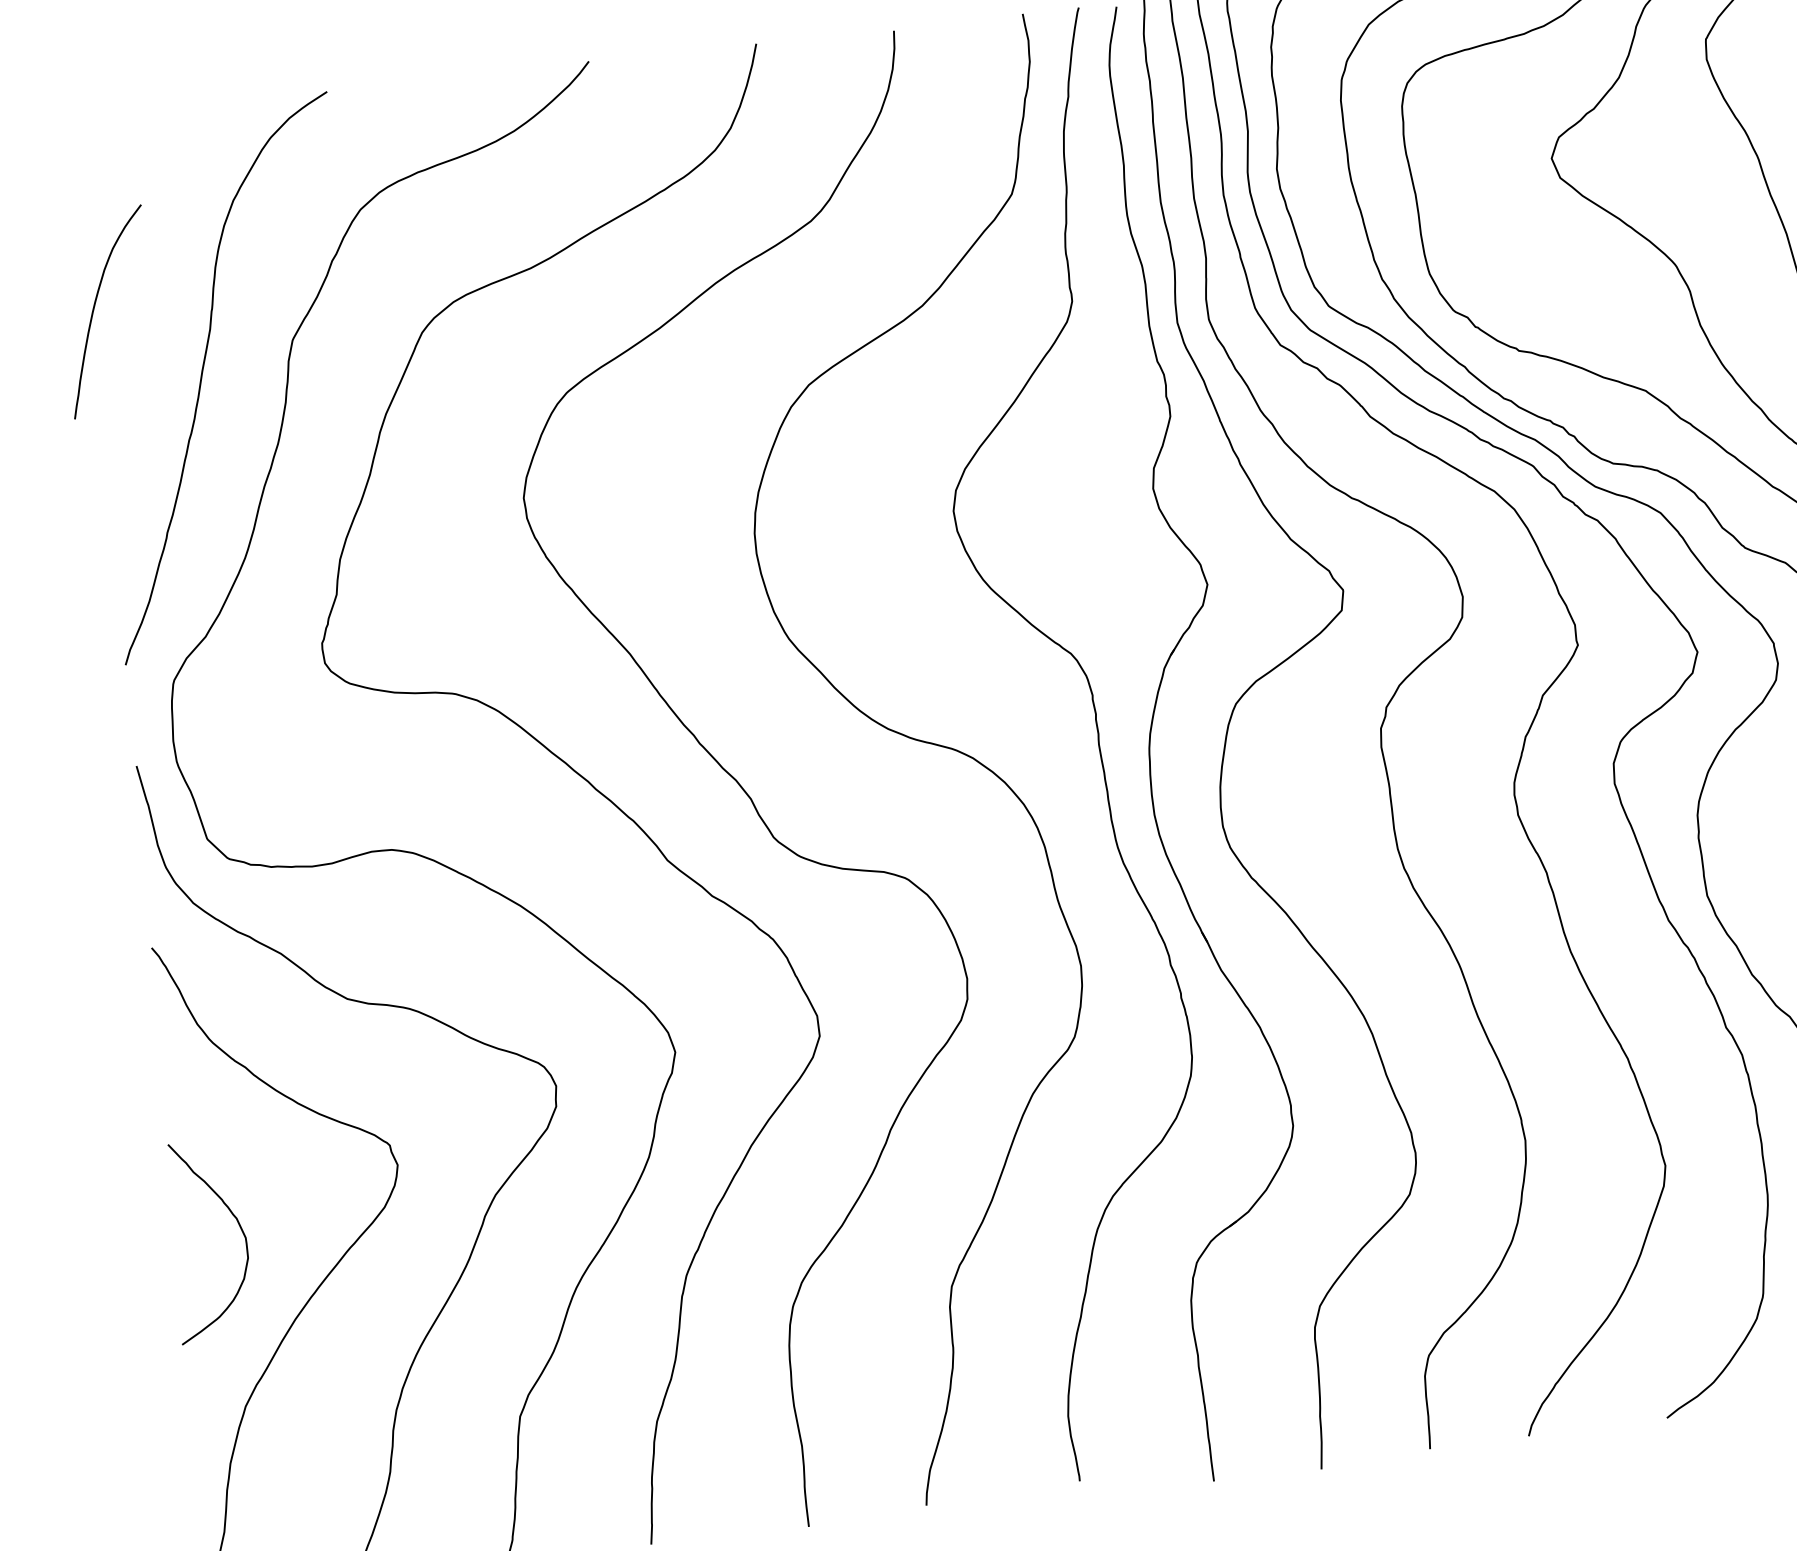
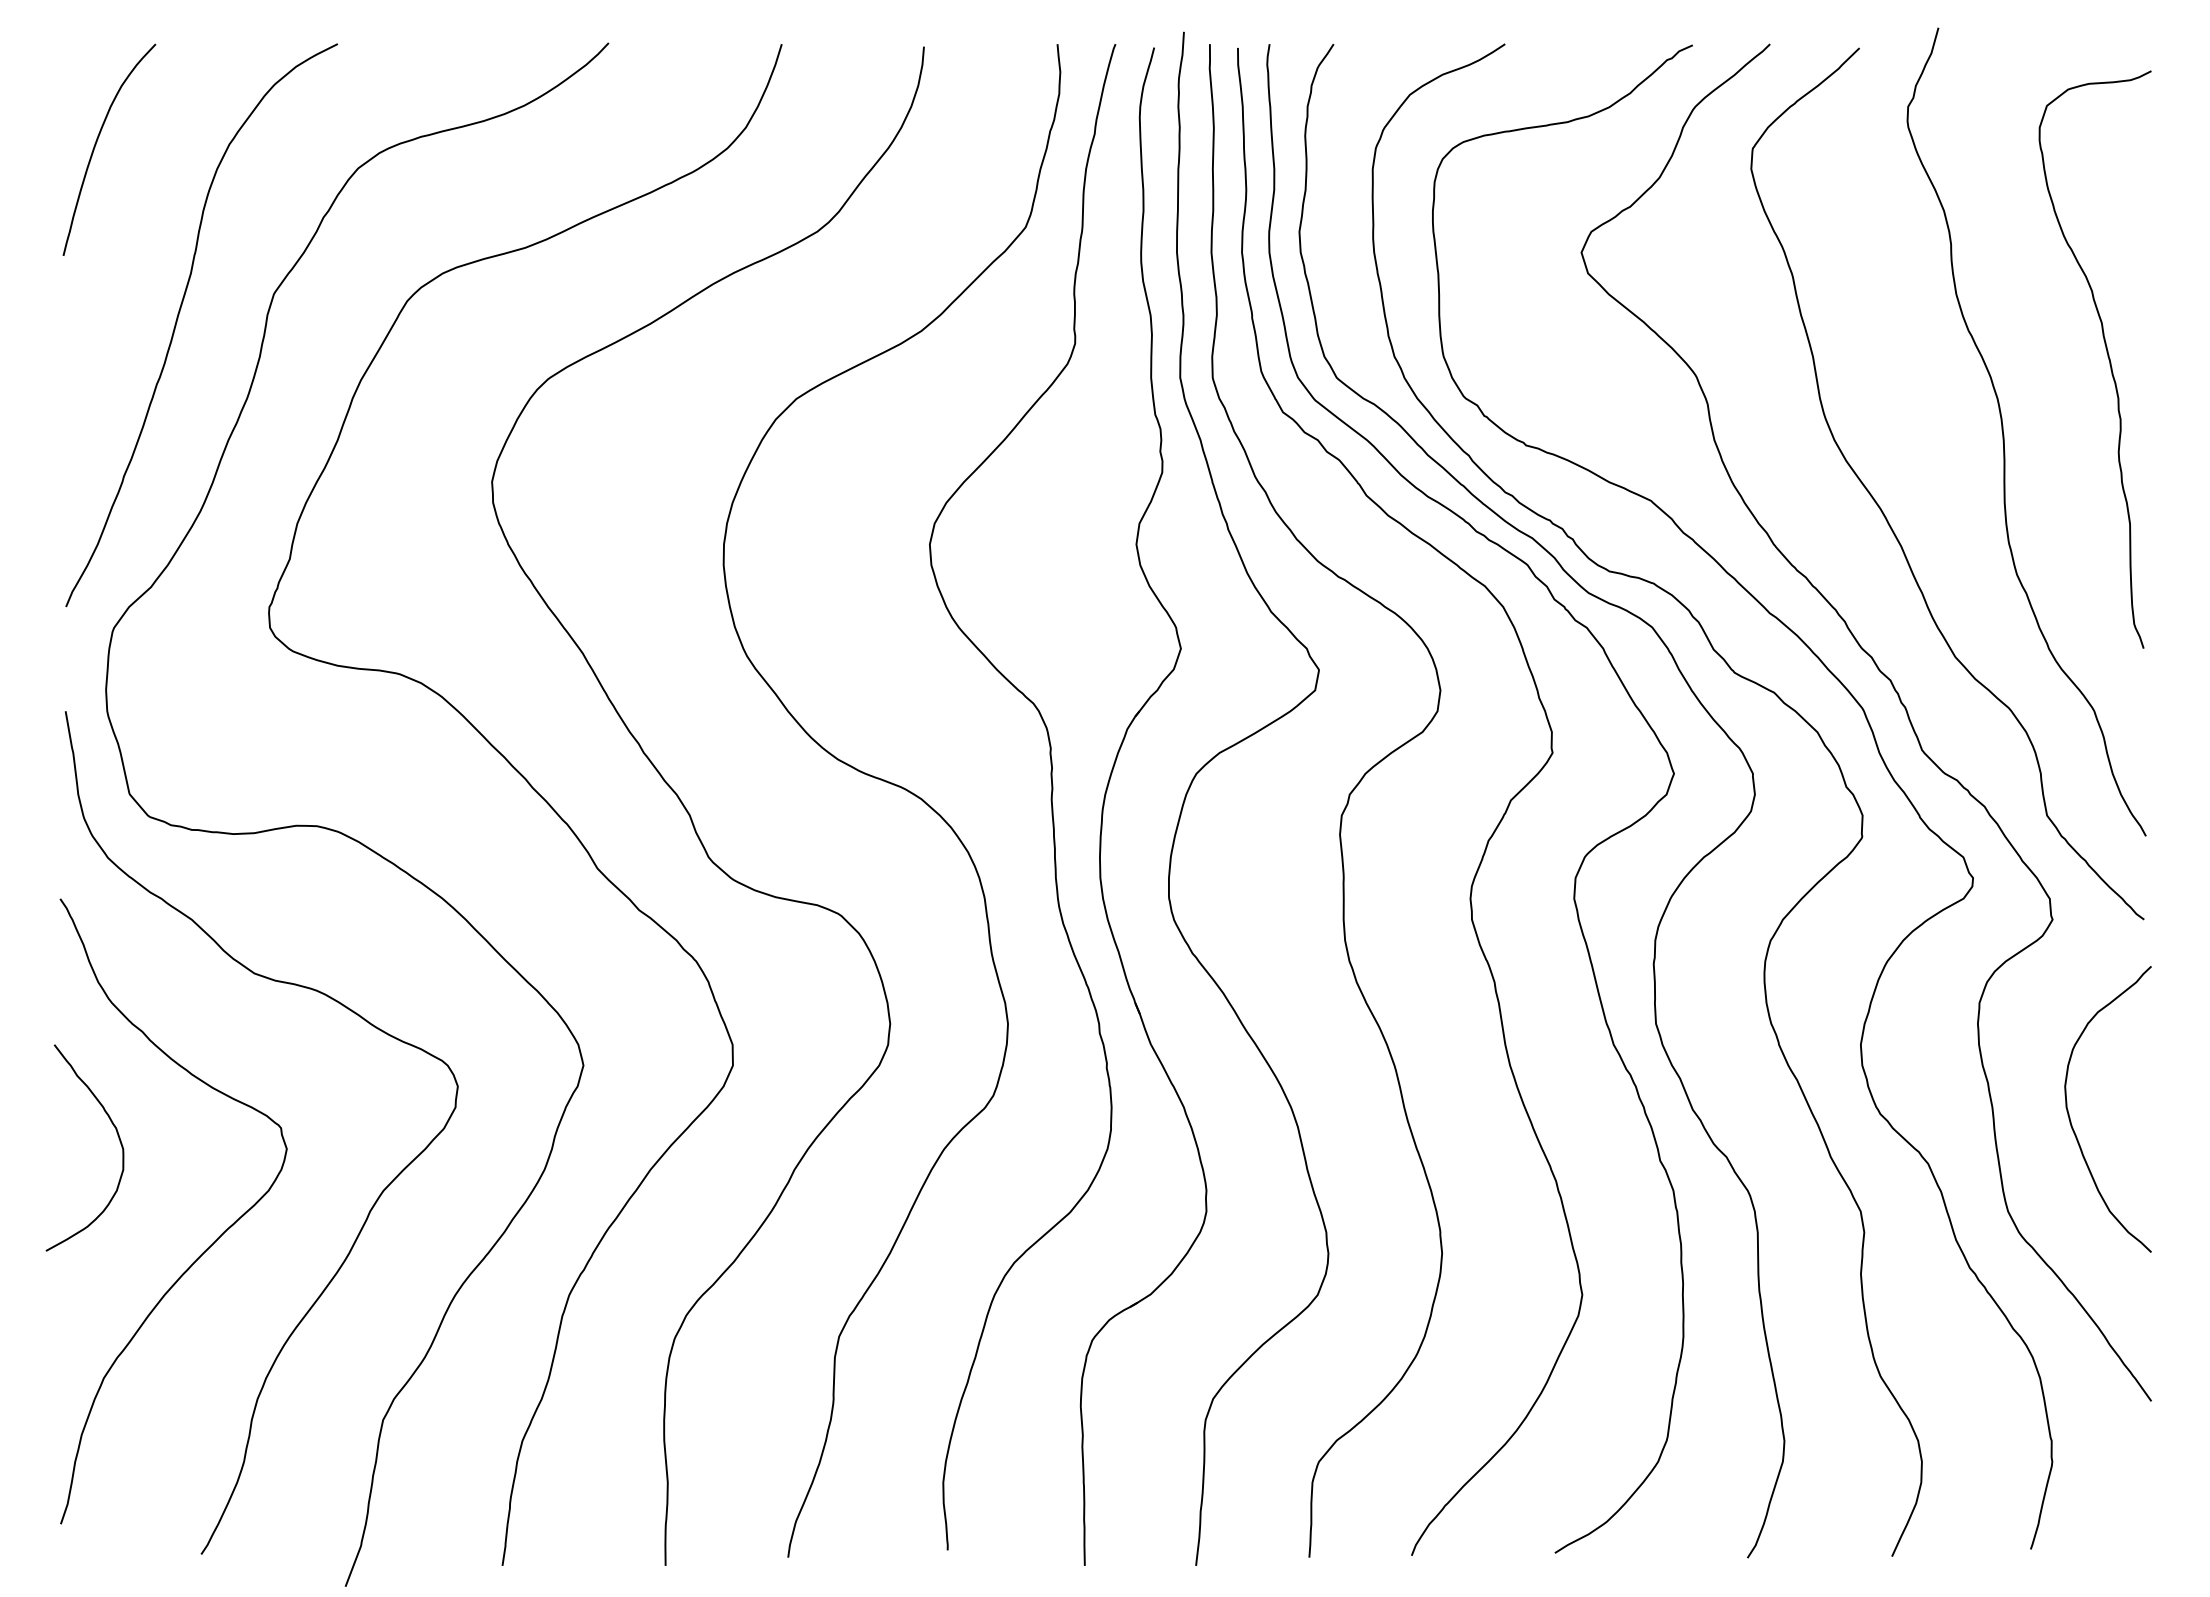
curve: (95, 306) -> (97, 142), moved
curve: (238, 1225) -> (117, 1135), moved

